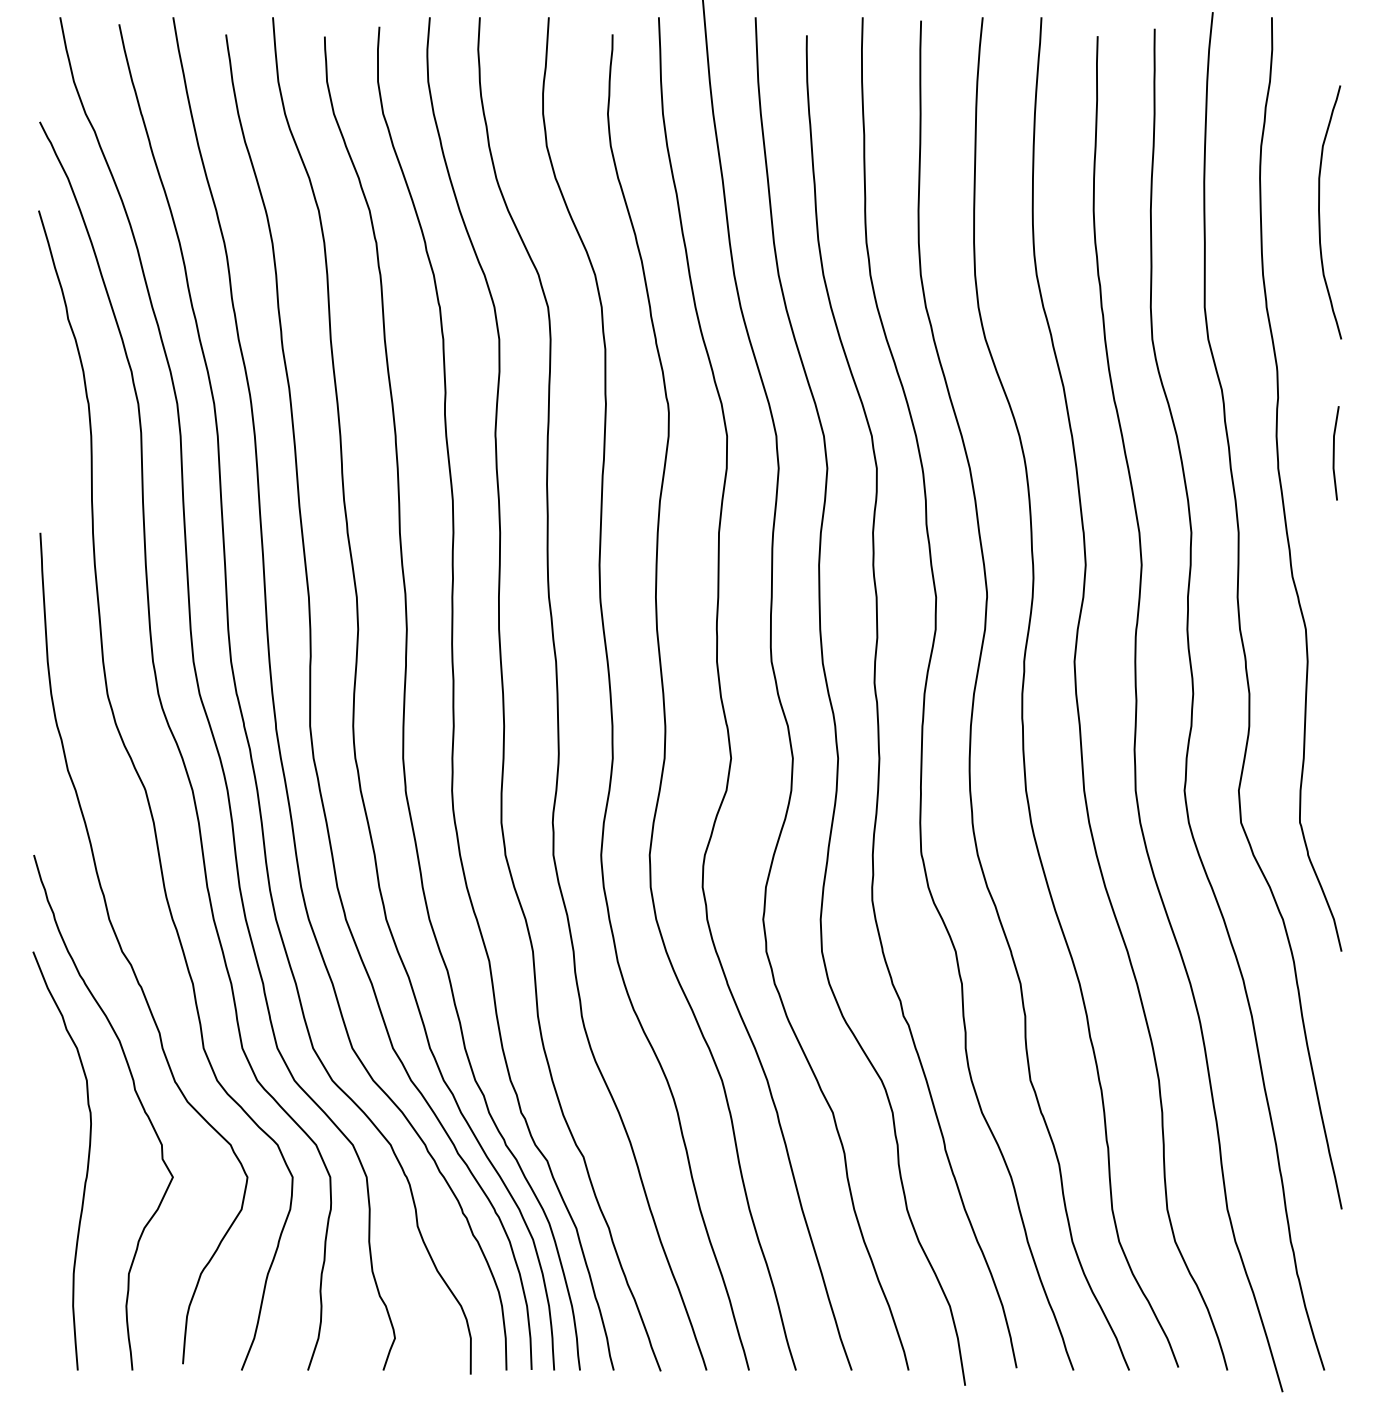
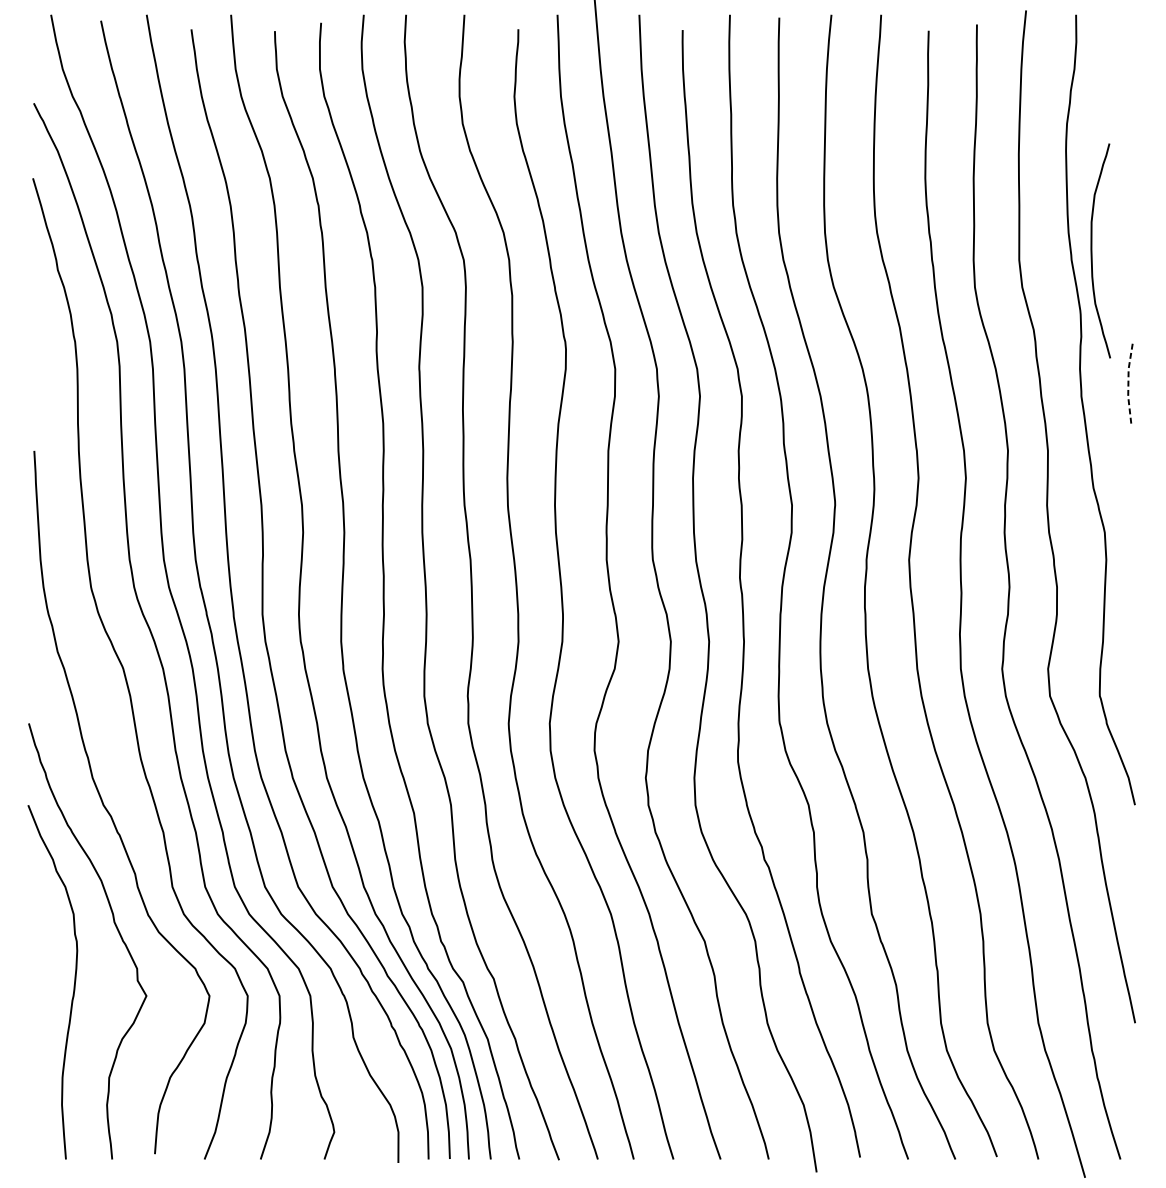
curve: (1320, 214) -> (1092, 252), moved
line: (1333, 452) -> (1128, 382), solid -> dashed

